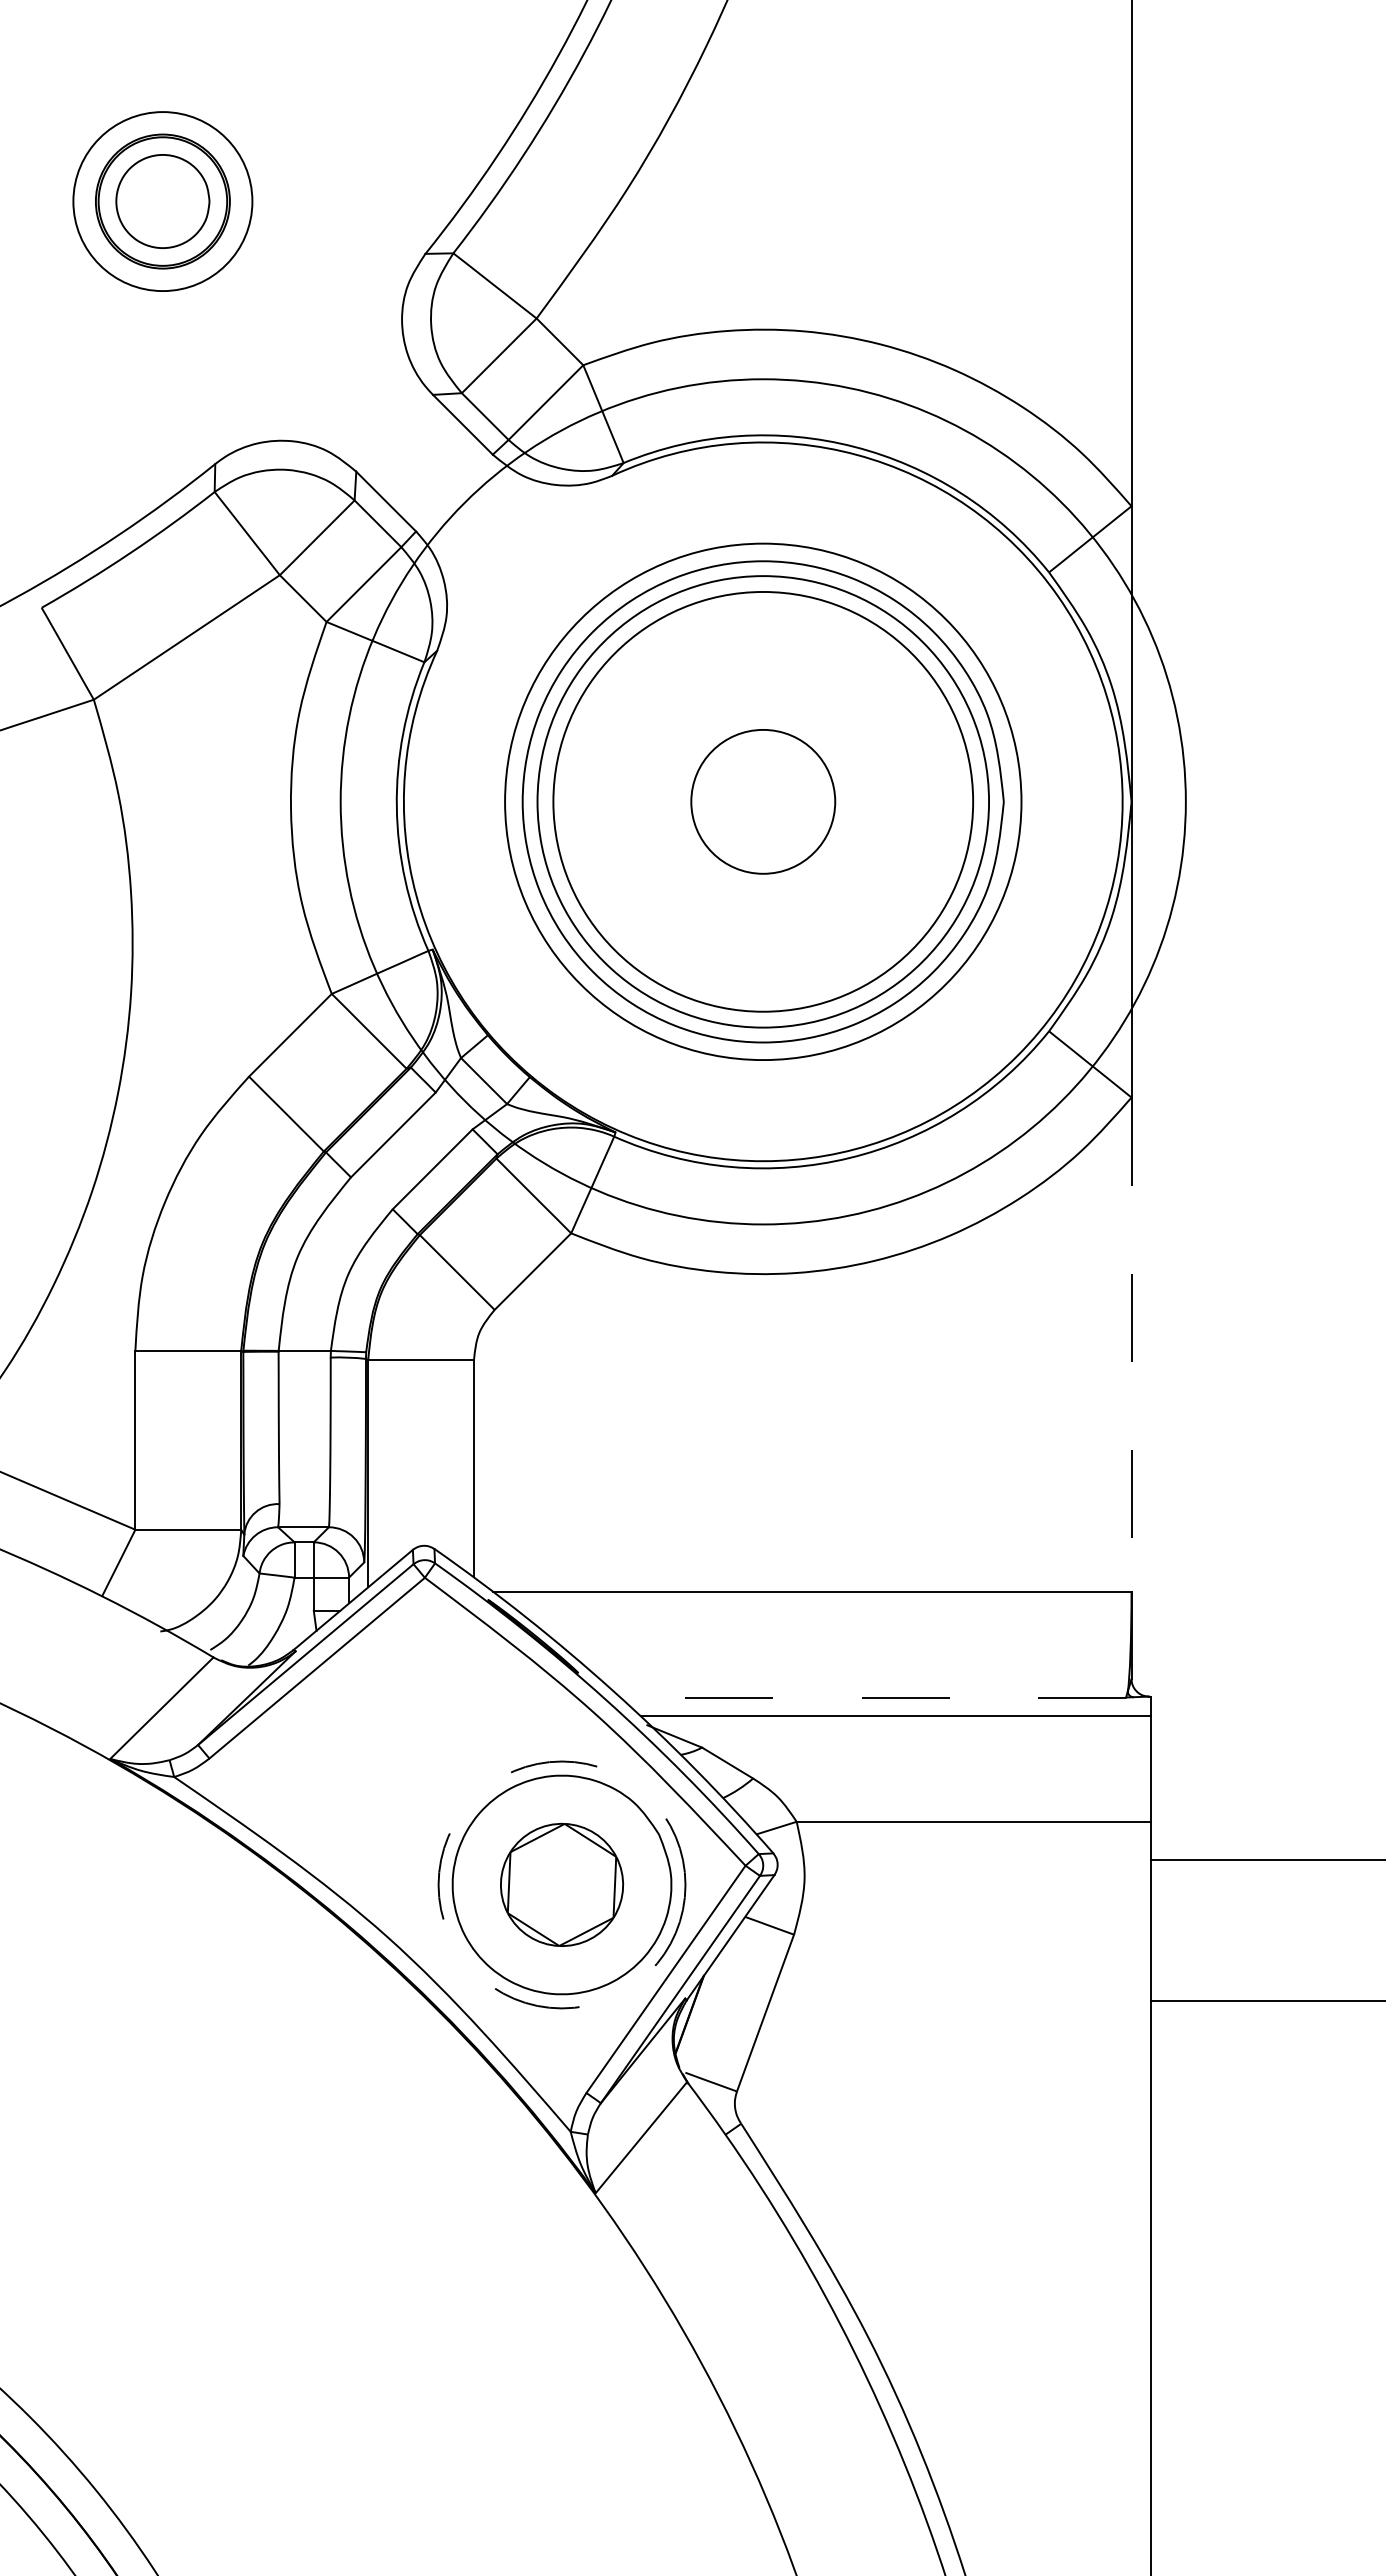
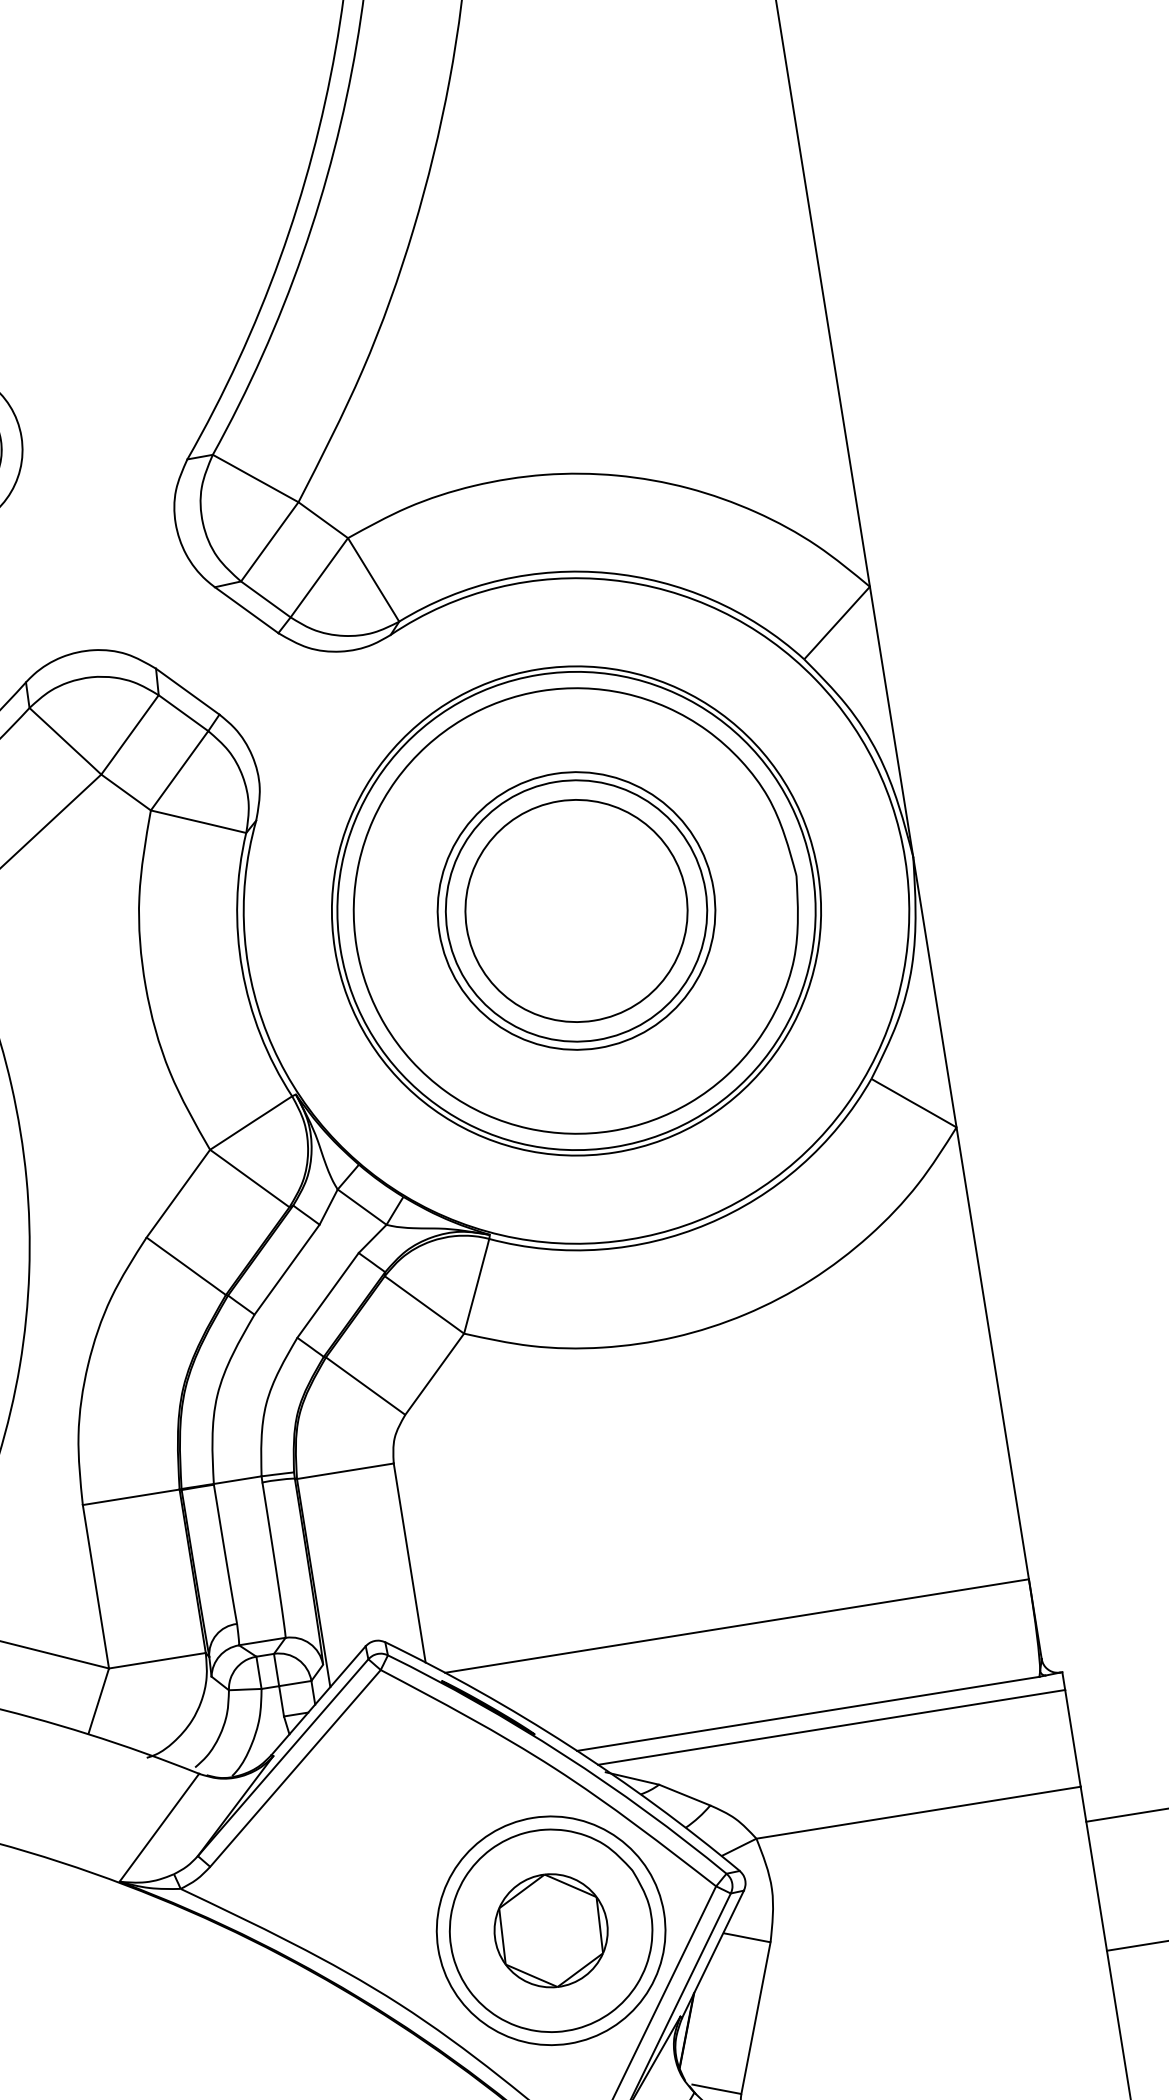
circle: (763, 801) -> (576, 910), size x0.62
circle: (763, 801) -> (576, 910), size x0.62
circle: (763, 801) -> (576, 910), size x0.71
circle: (763, 801) -> (576, 910), size x1.67
line: (1131, 1345) -> (992, 1354), dashed -> solid
line: (873, 1697) -> (808, 1713), dashed -> solid
circle: (561, 1884) -> (550, 1930), dashed -> solid

